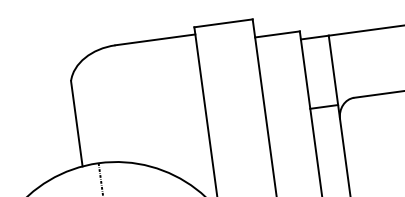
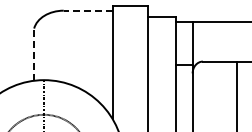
line: (154, 39) -> (87, 10), solid -> dashed
line: (77, 123) -> (34, 54), solid -> dashed

